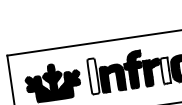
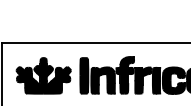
fill: (165, 70) -> (156, 80), added
fill: (93, 76) -> (84, 75), added

